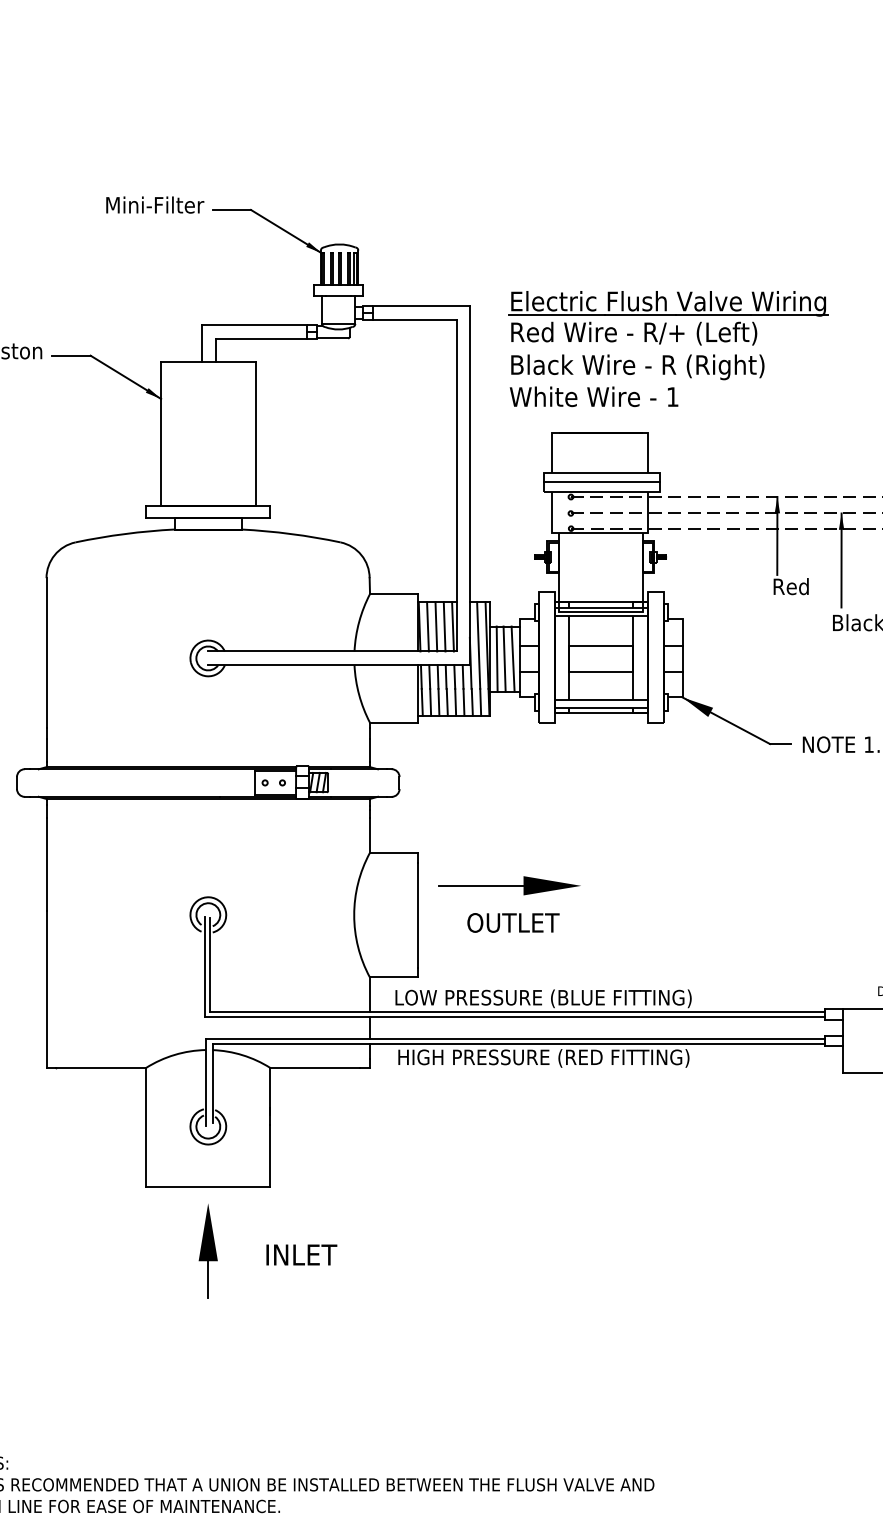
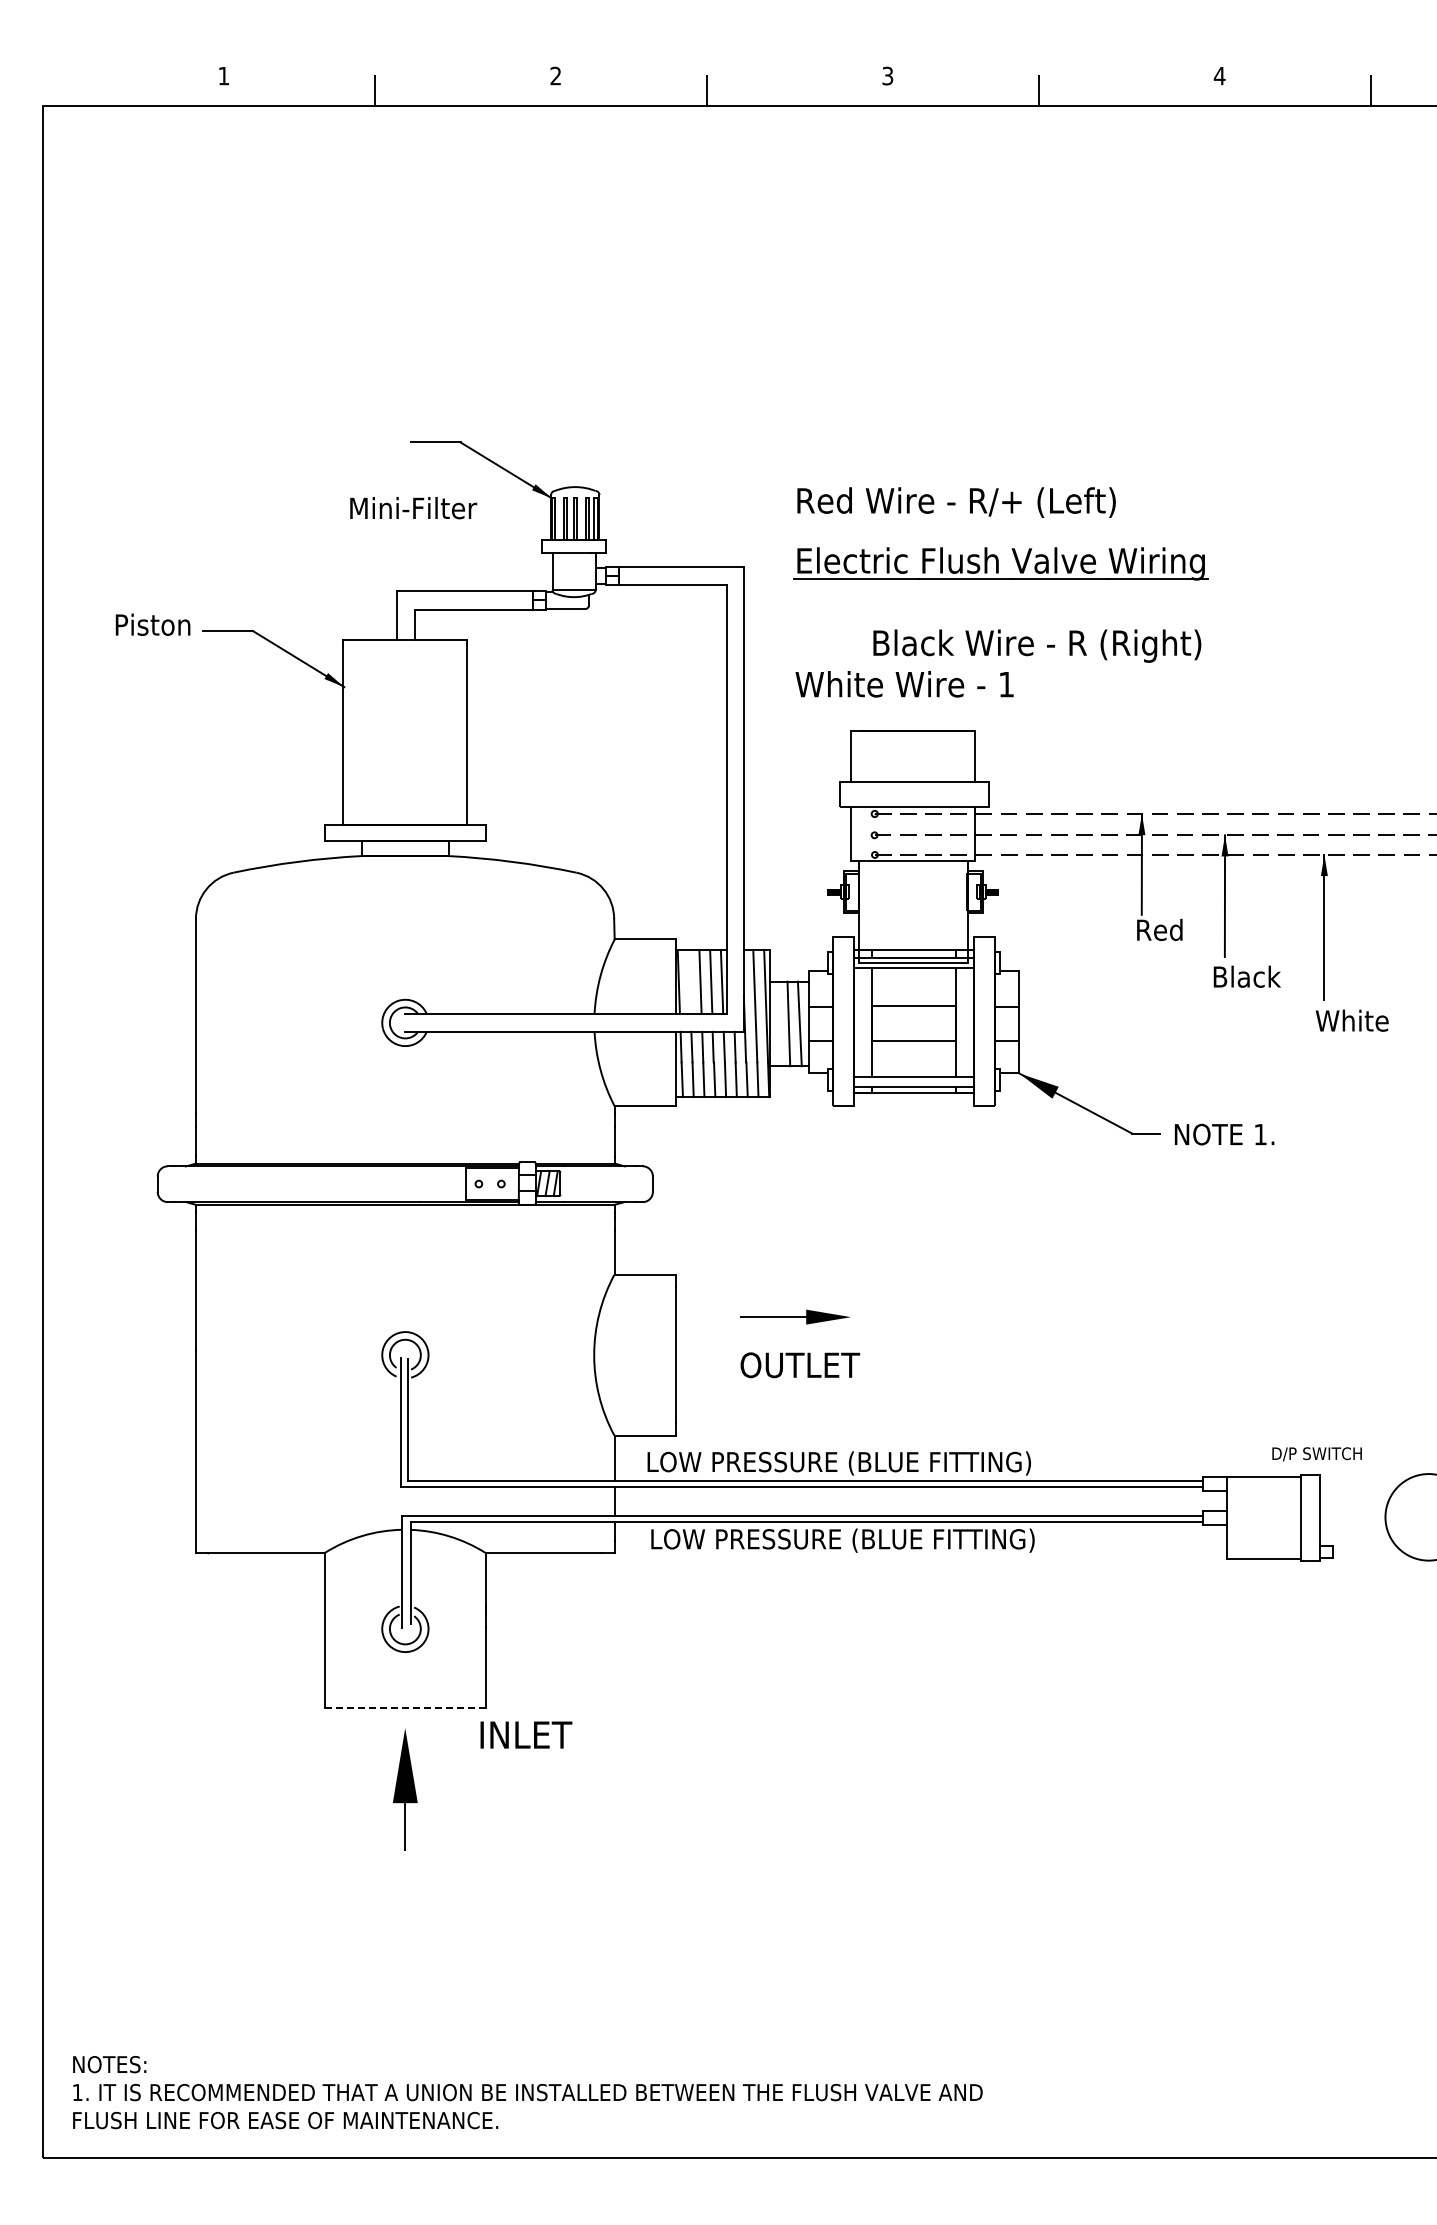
text: (155, 205) -> (413, 508), moved
text: (634, 333) -> (956, 502), moved
text: (637, 366) -> (1037, 645), moved
line: (601, 481) -> (914, 794), removed
line: (427, 626) -> (689, 981), removed
line: (496, 658) -> (778, 1023), removed
part: (509, 885) -> (795, 1316), size x0.6
text: (546, 1058) -> (843, 1540), HIGH PRESSURE (RED FITTING) -> LOW PRESSURE (BLUE FITTING)
line: (208, 1187) -> (405, 1707), solid -> dashed
text: (301, 1254) -> (526, 1734), moved

